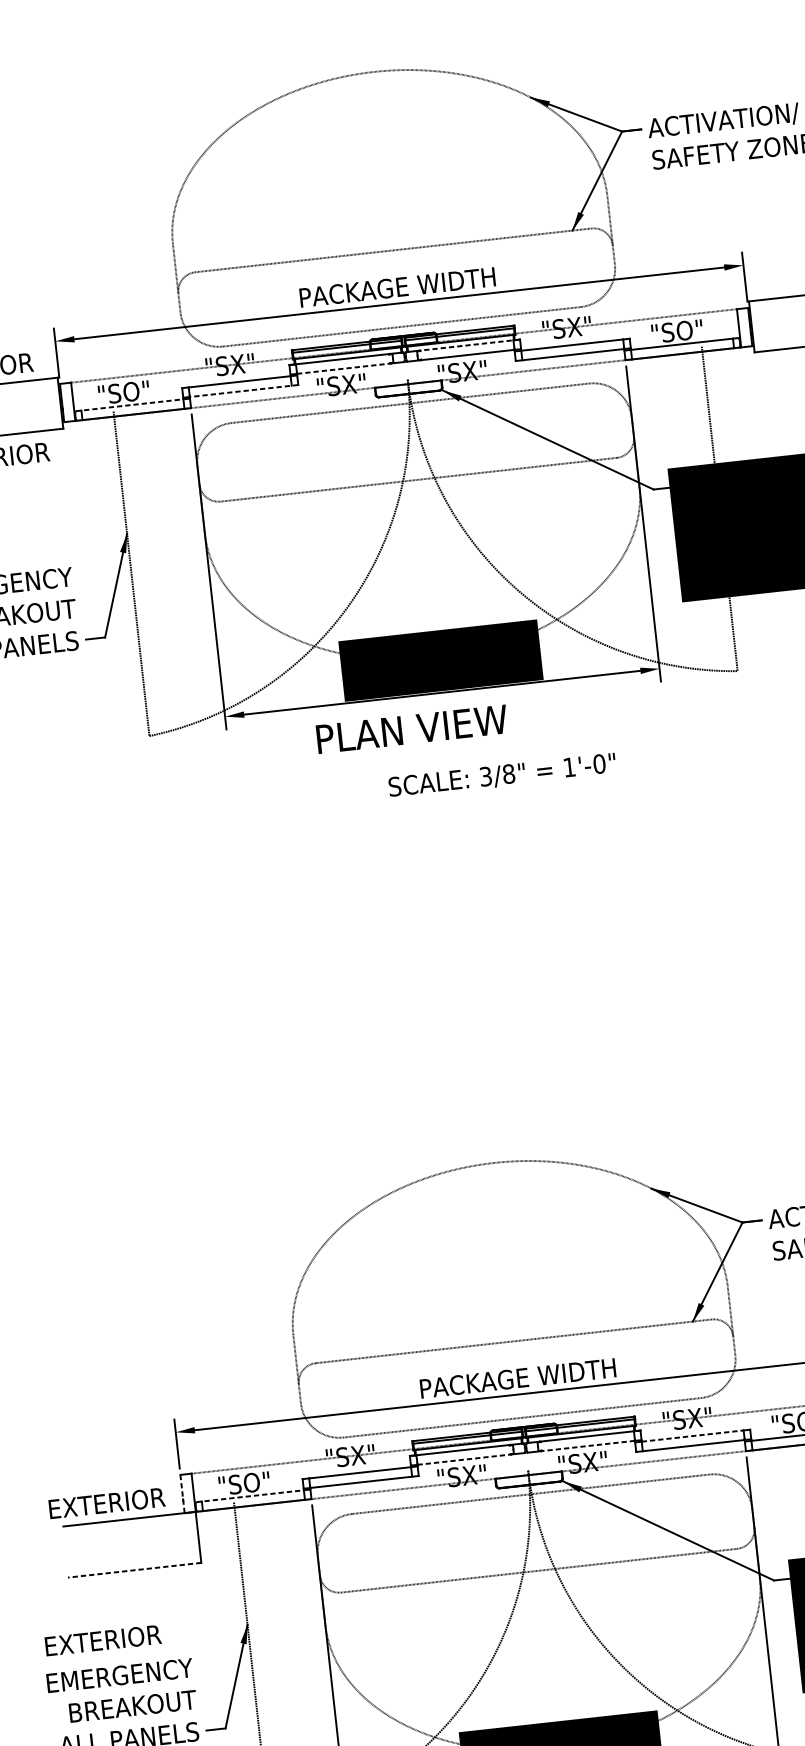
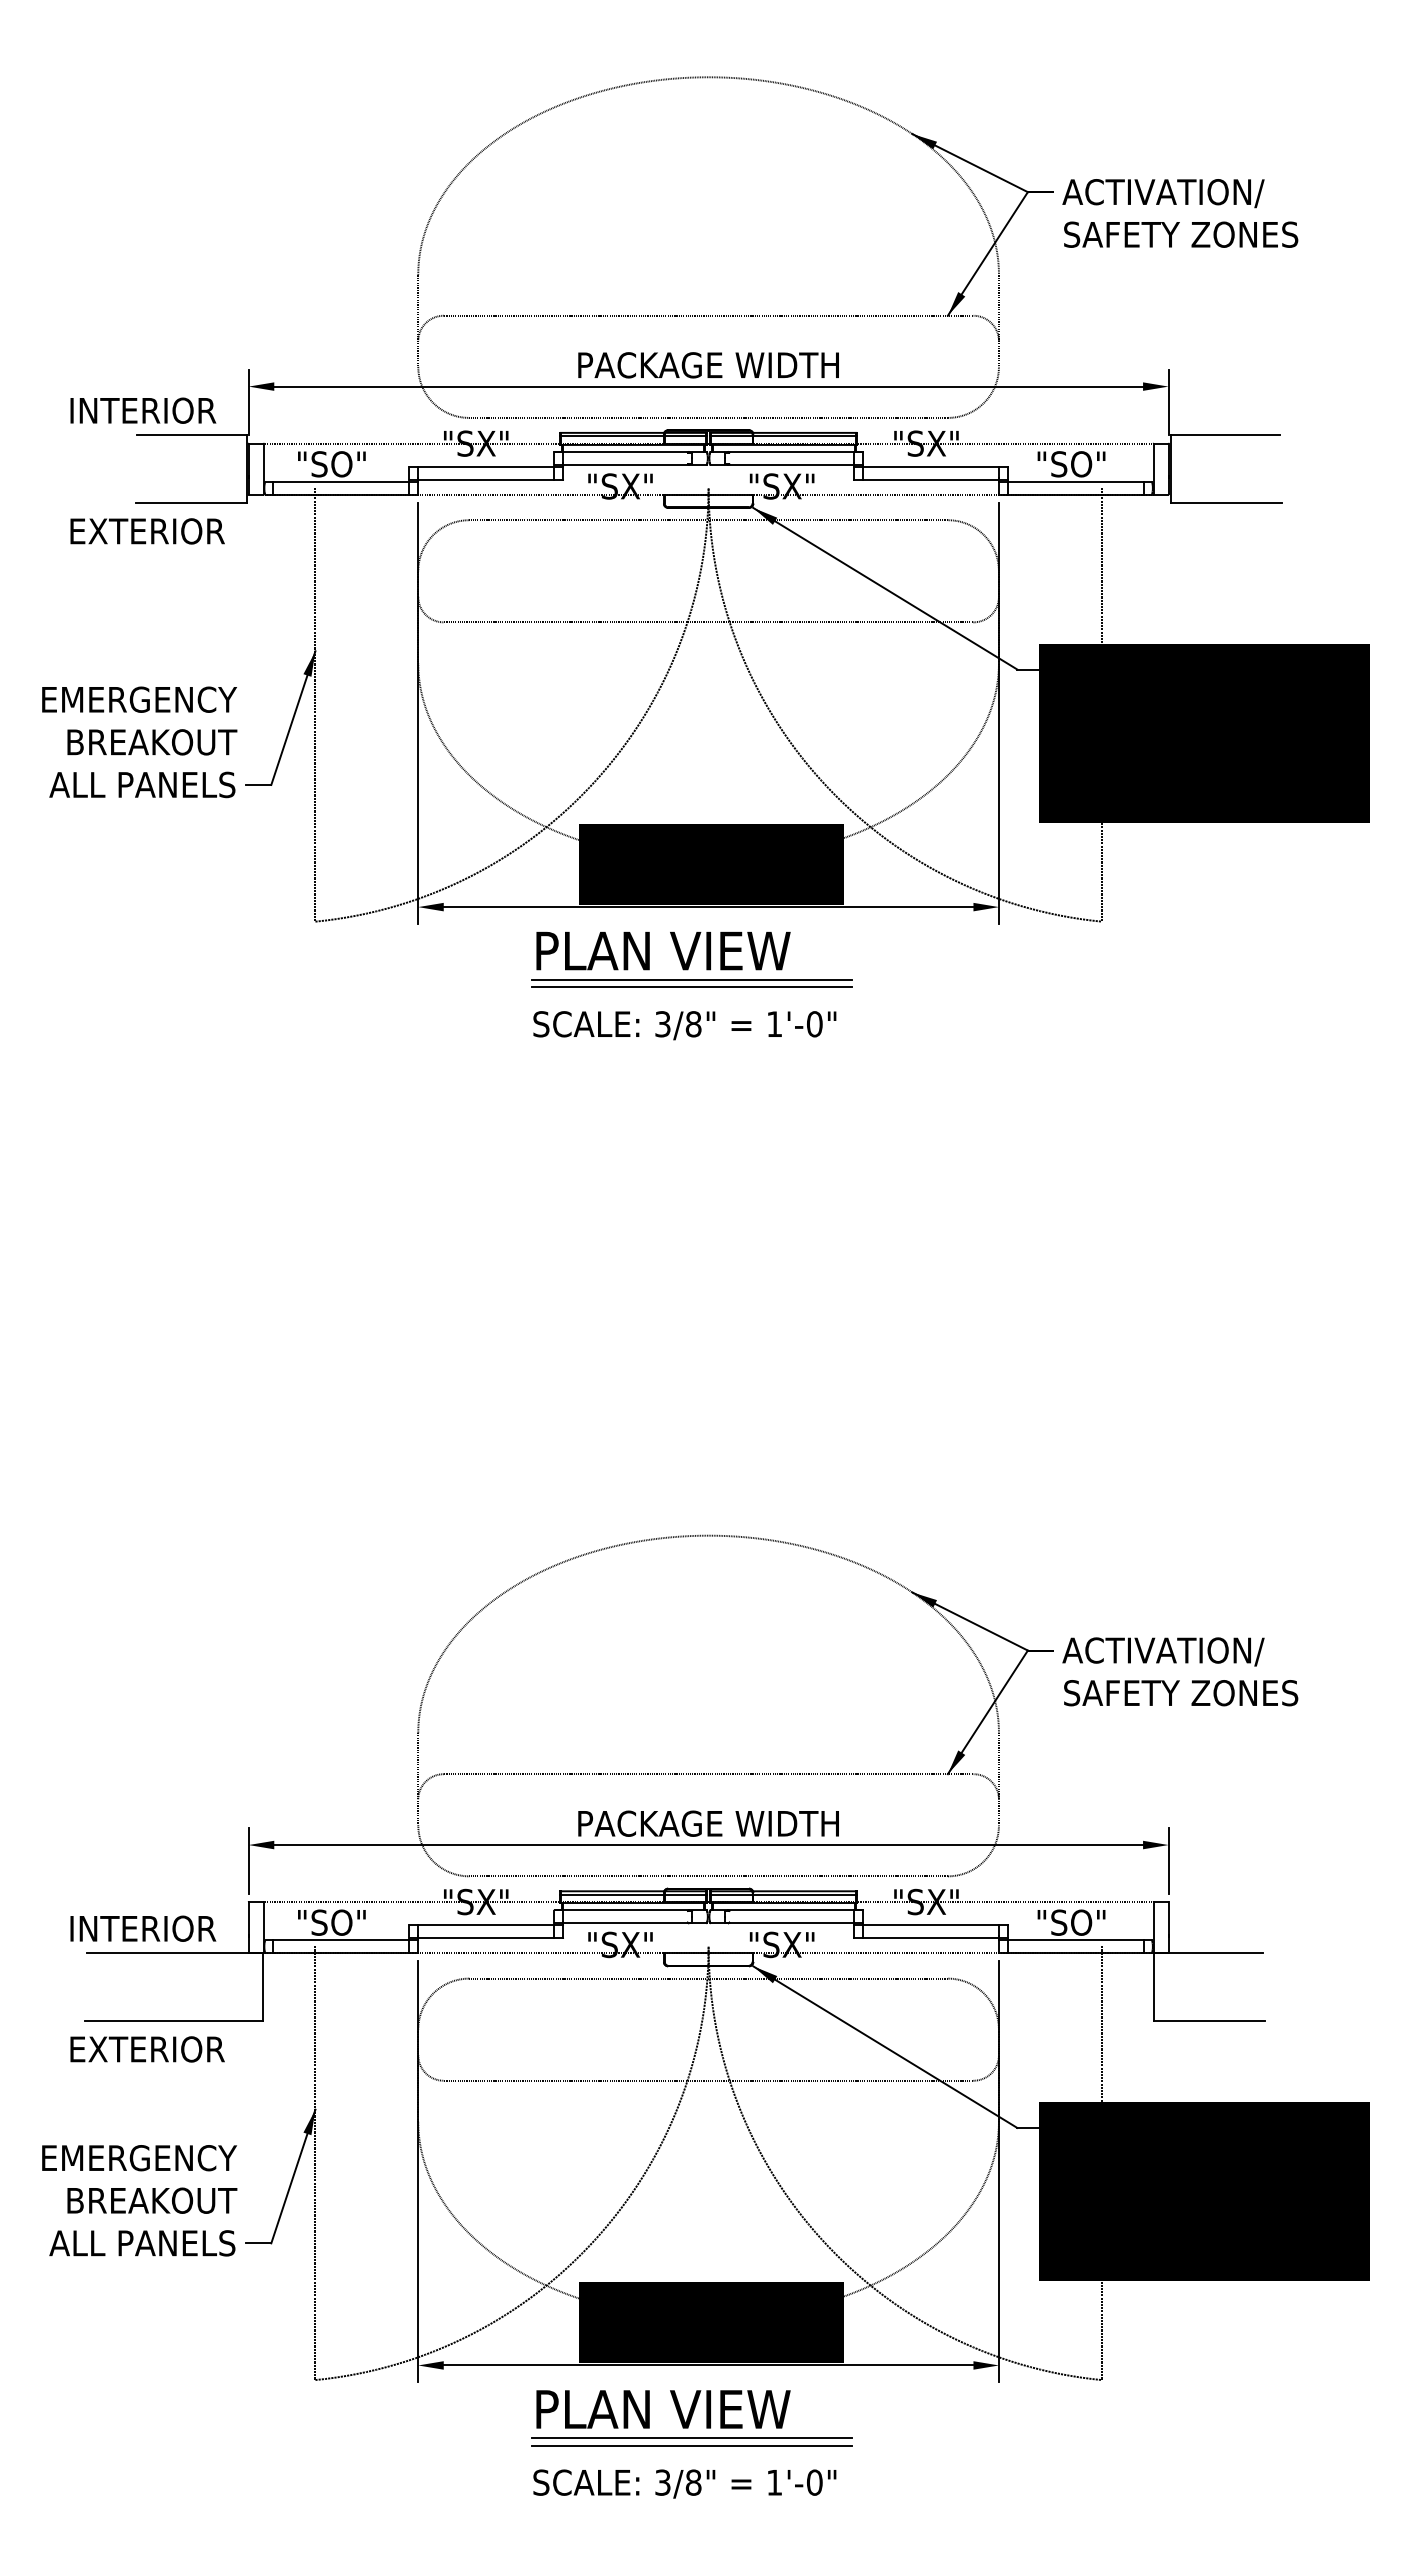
line: (469, 345) -> (794, 452), dashed -> solid
line: (344, 368) -> (626, 464), dashed -> solid
line: (243, 390) -> (490, 479), dashed -> solid
line: (129, 405) -> (337, 481), dashed -> solid
line: (435, 748) -> (691, 979), added
line: (436, 754) -> (692, 987), added
text: (502, 775) -> (684, 1025), moved
line: (693, 1436) -> (931, 1925), dashed -> solid
line: (588, 1446) -> (791, 1923), dashed -> solid
line: (464, 1459) -> (626, 1923), dashed -> solid
line: (182, 1493) -> (248, 1926), dashed -> solid
line: (250, 1496) -> (337, 1940), dashed -> solid
text: (107, 1503) -> (148, 1928), EXTERIOR -> INTERIOR
line: (134, 1570) -> (173, 2021), dashed -> solid
text: (103, 1640) -> (147, 2049), moved

